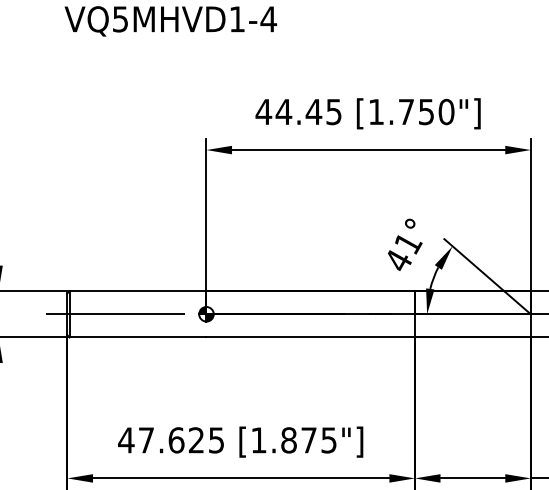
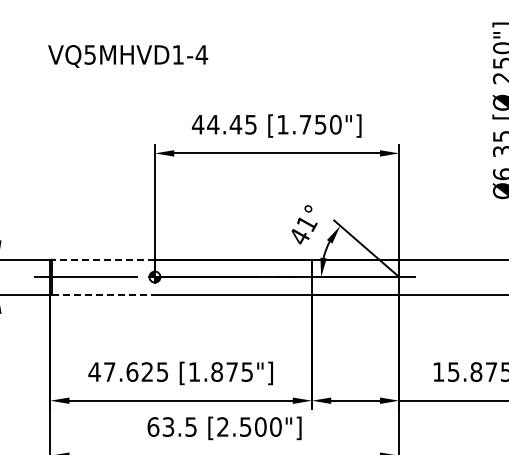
line: (138, 290) -> (103, 259), solid -> dashed
line: (138, 337) -> (103, 294), solid -> dashed

